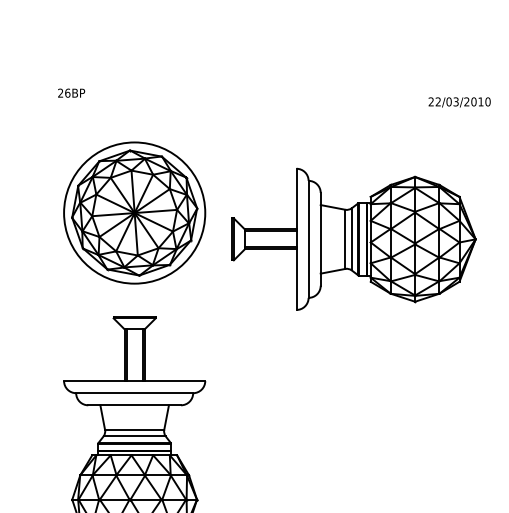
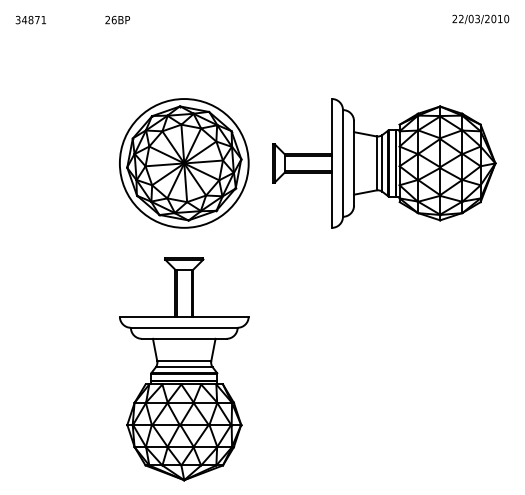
text: (71, 92) -> (117, 19), moved
text: (459, 101) -> (480, 18), moved
part: (354, 239) -> (384, 163), moved

